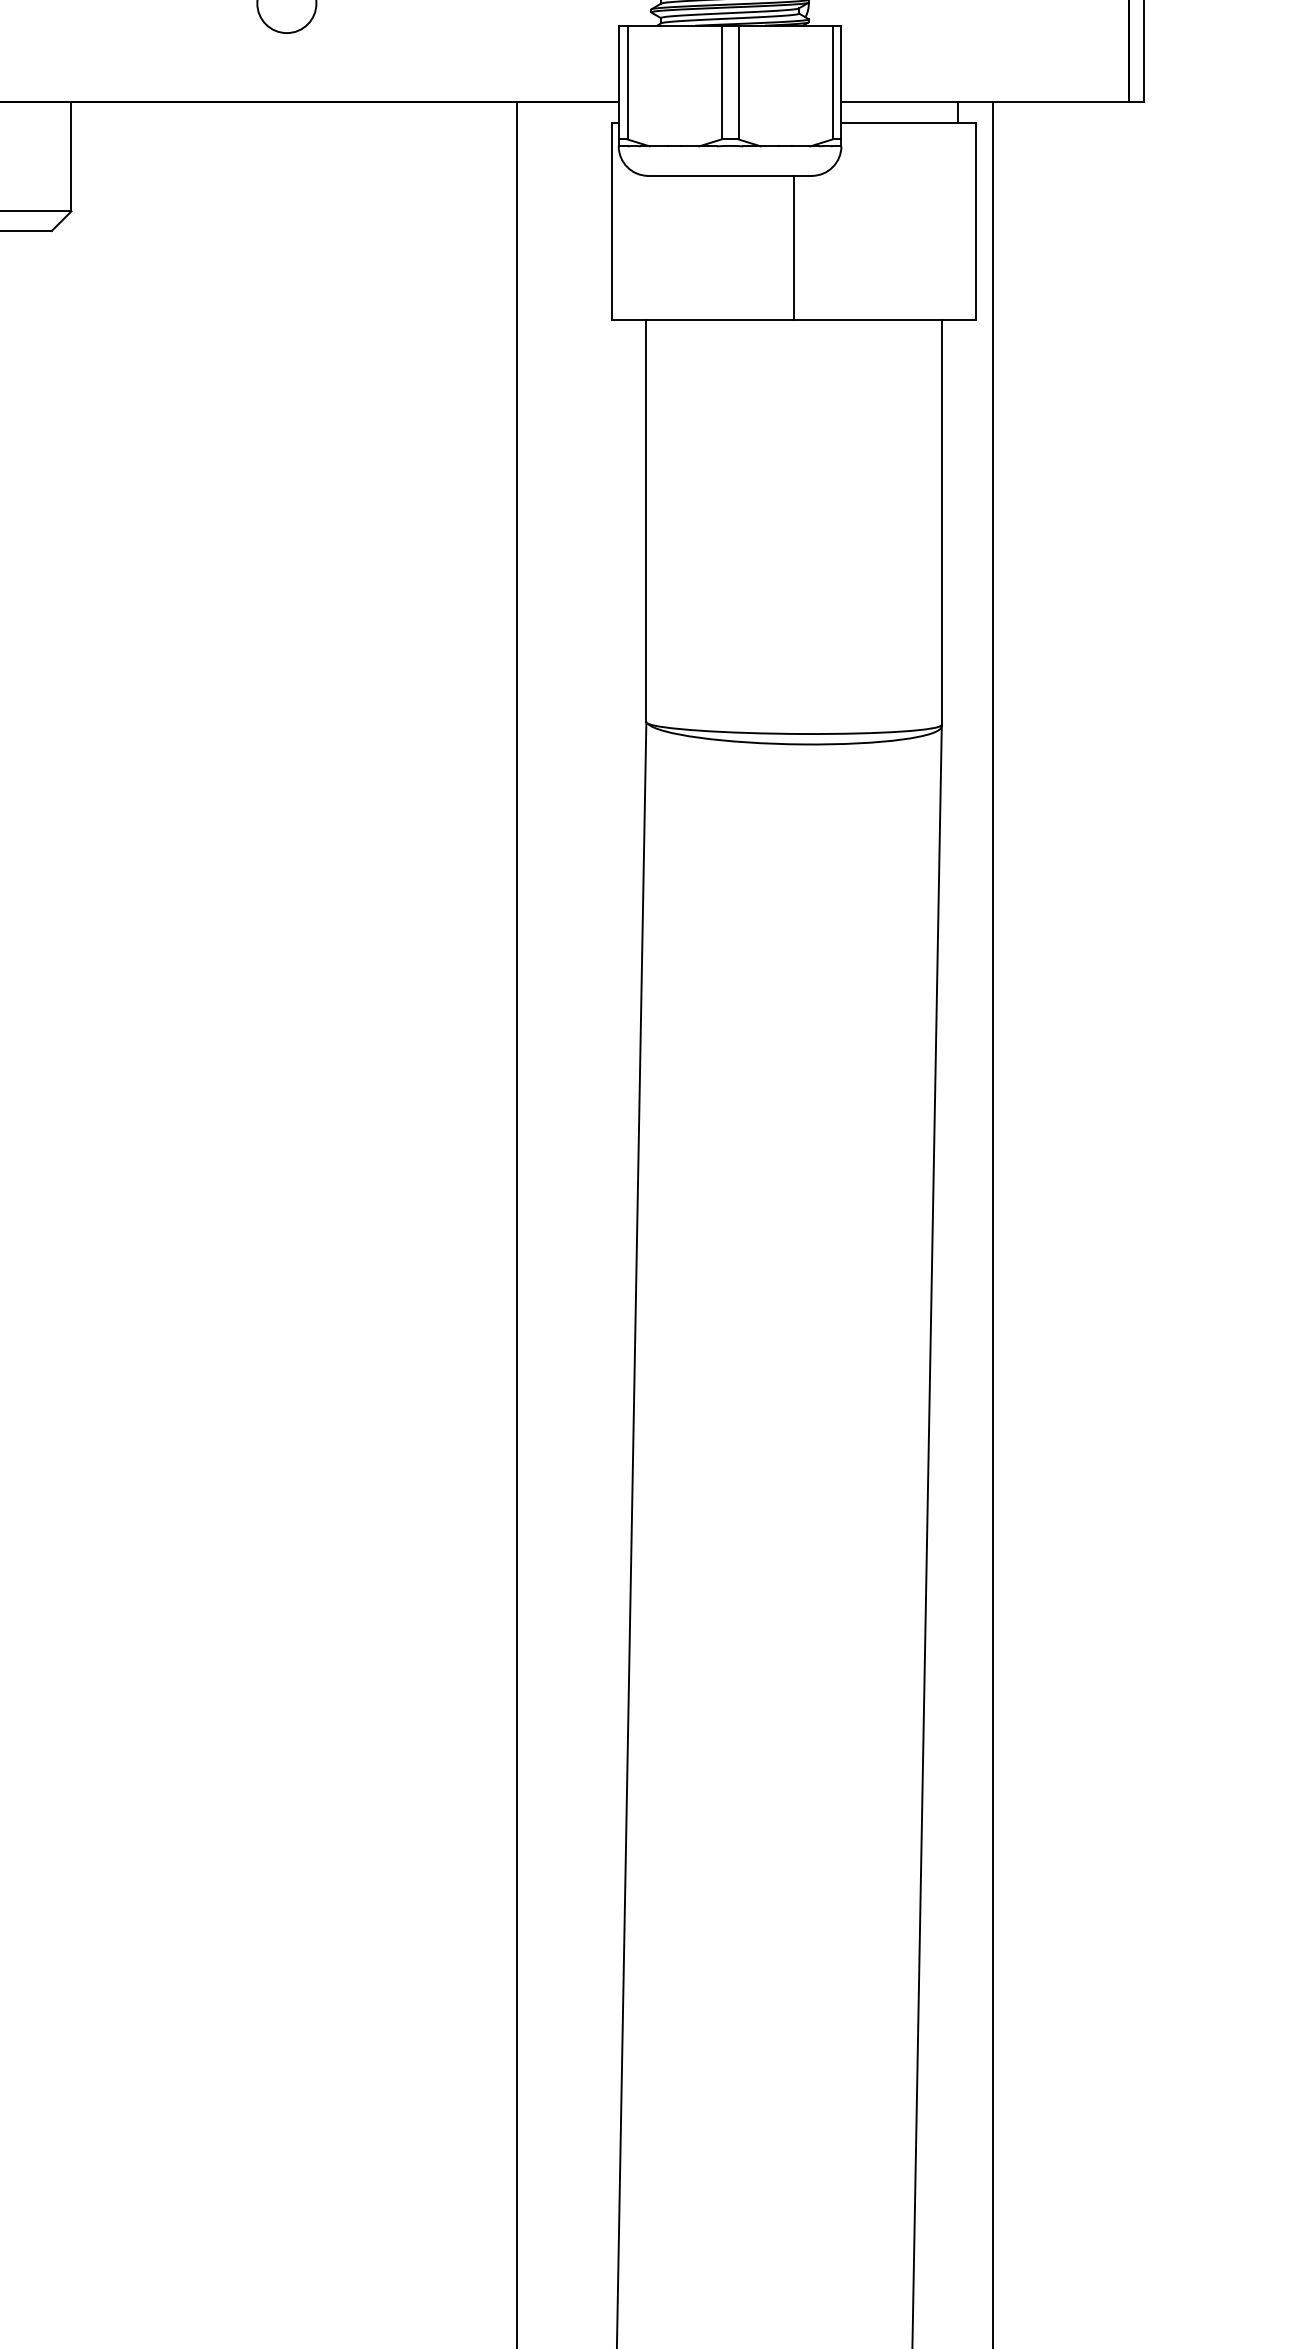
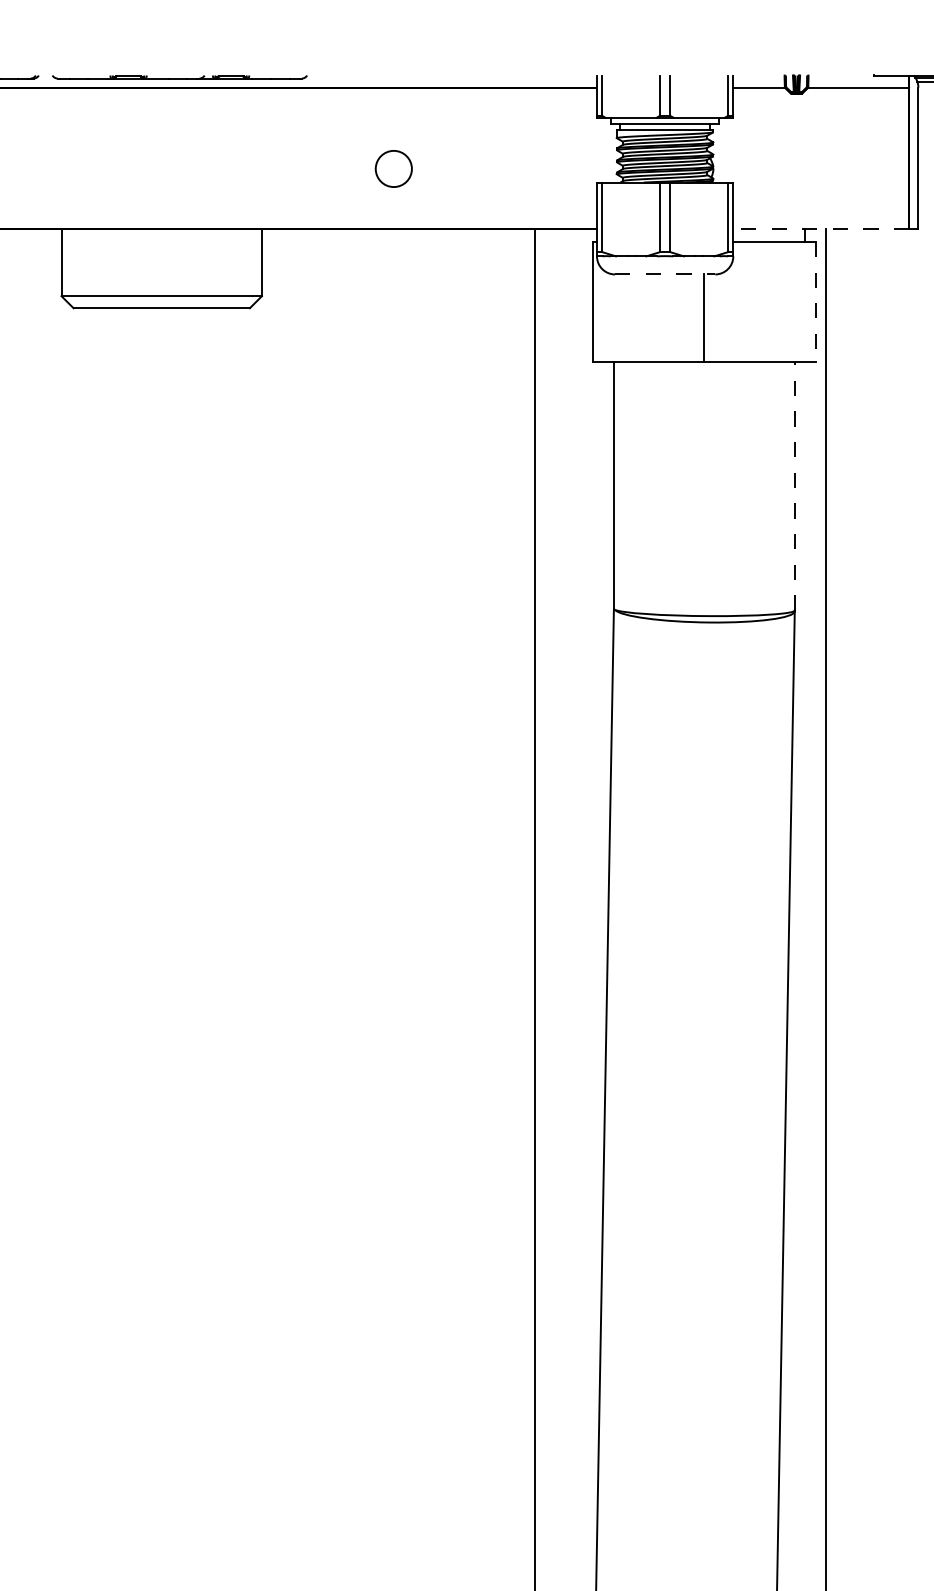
line: (983, 102) -> (820, 229), solid -> dashed
line: (730, 175) -> (665, 274), solid -> dashed
line: (975, 221) -> (815, 302), solid -> dashed
line: (941, 522) -> (794, 486), solid -> dashed

